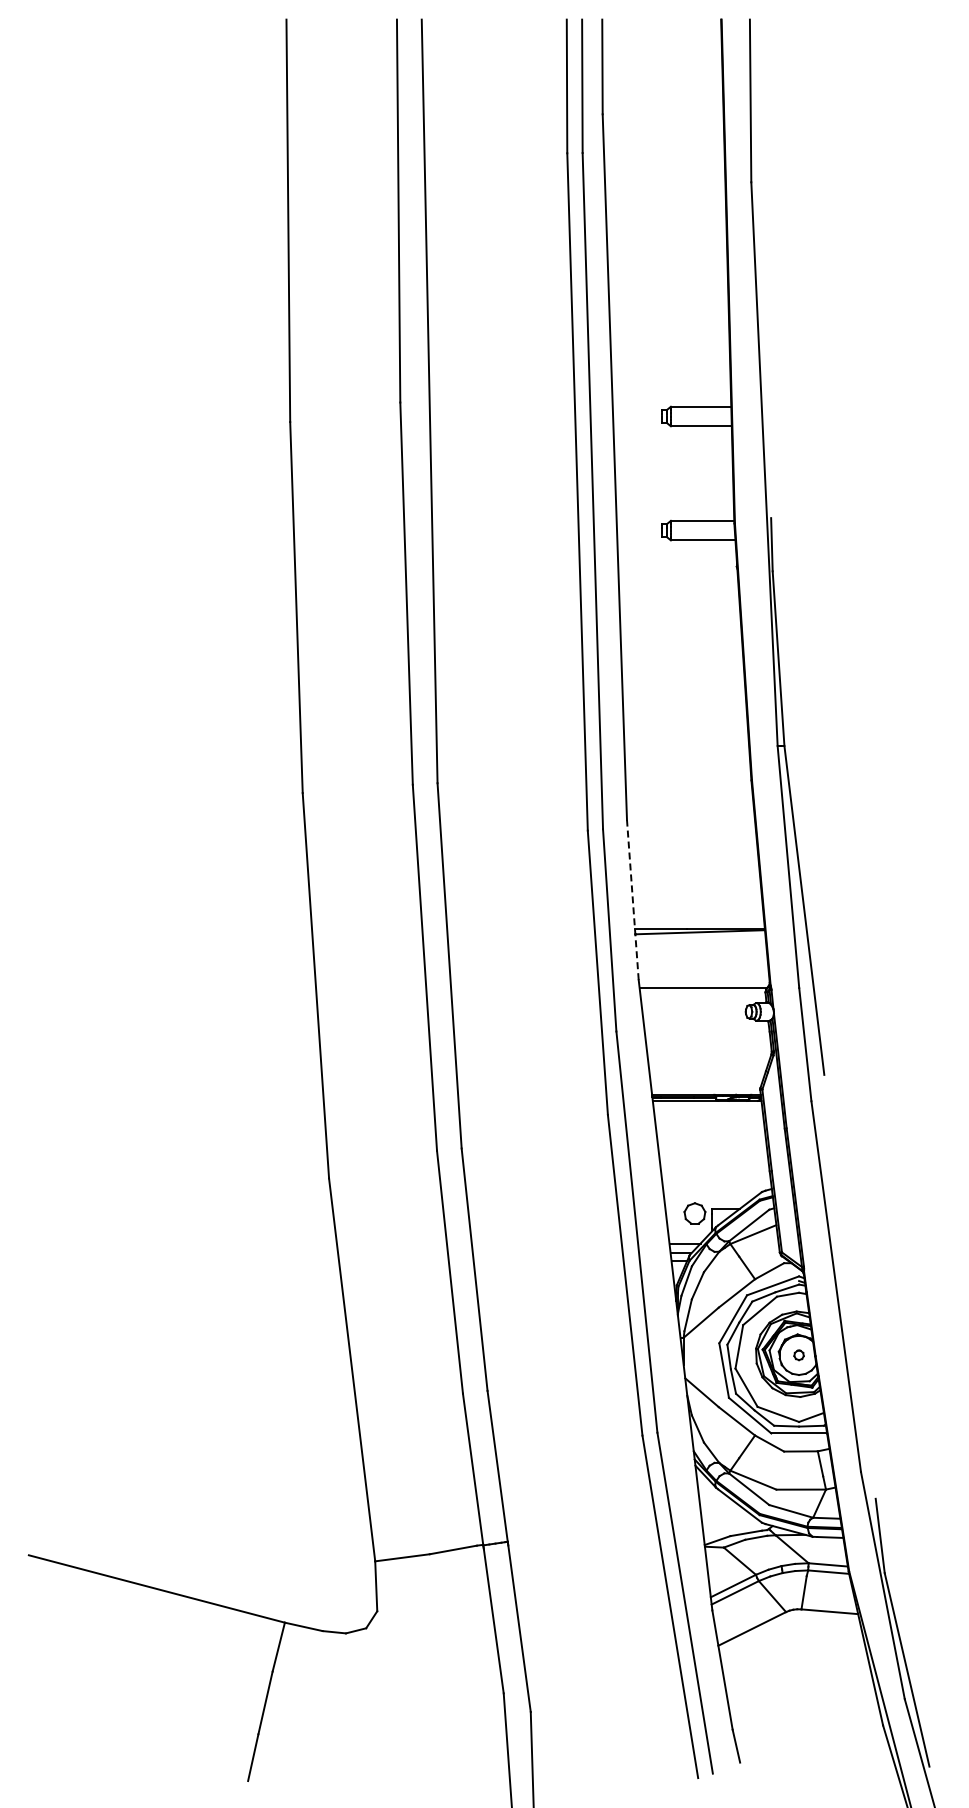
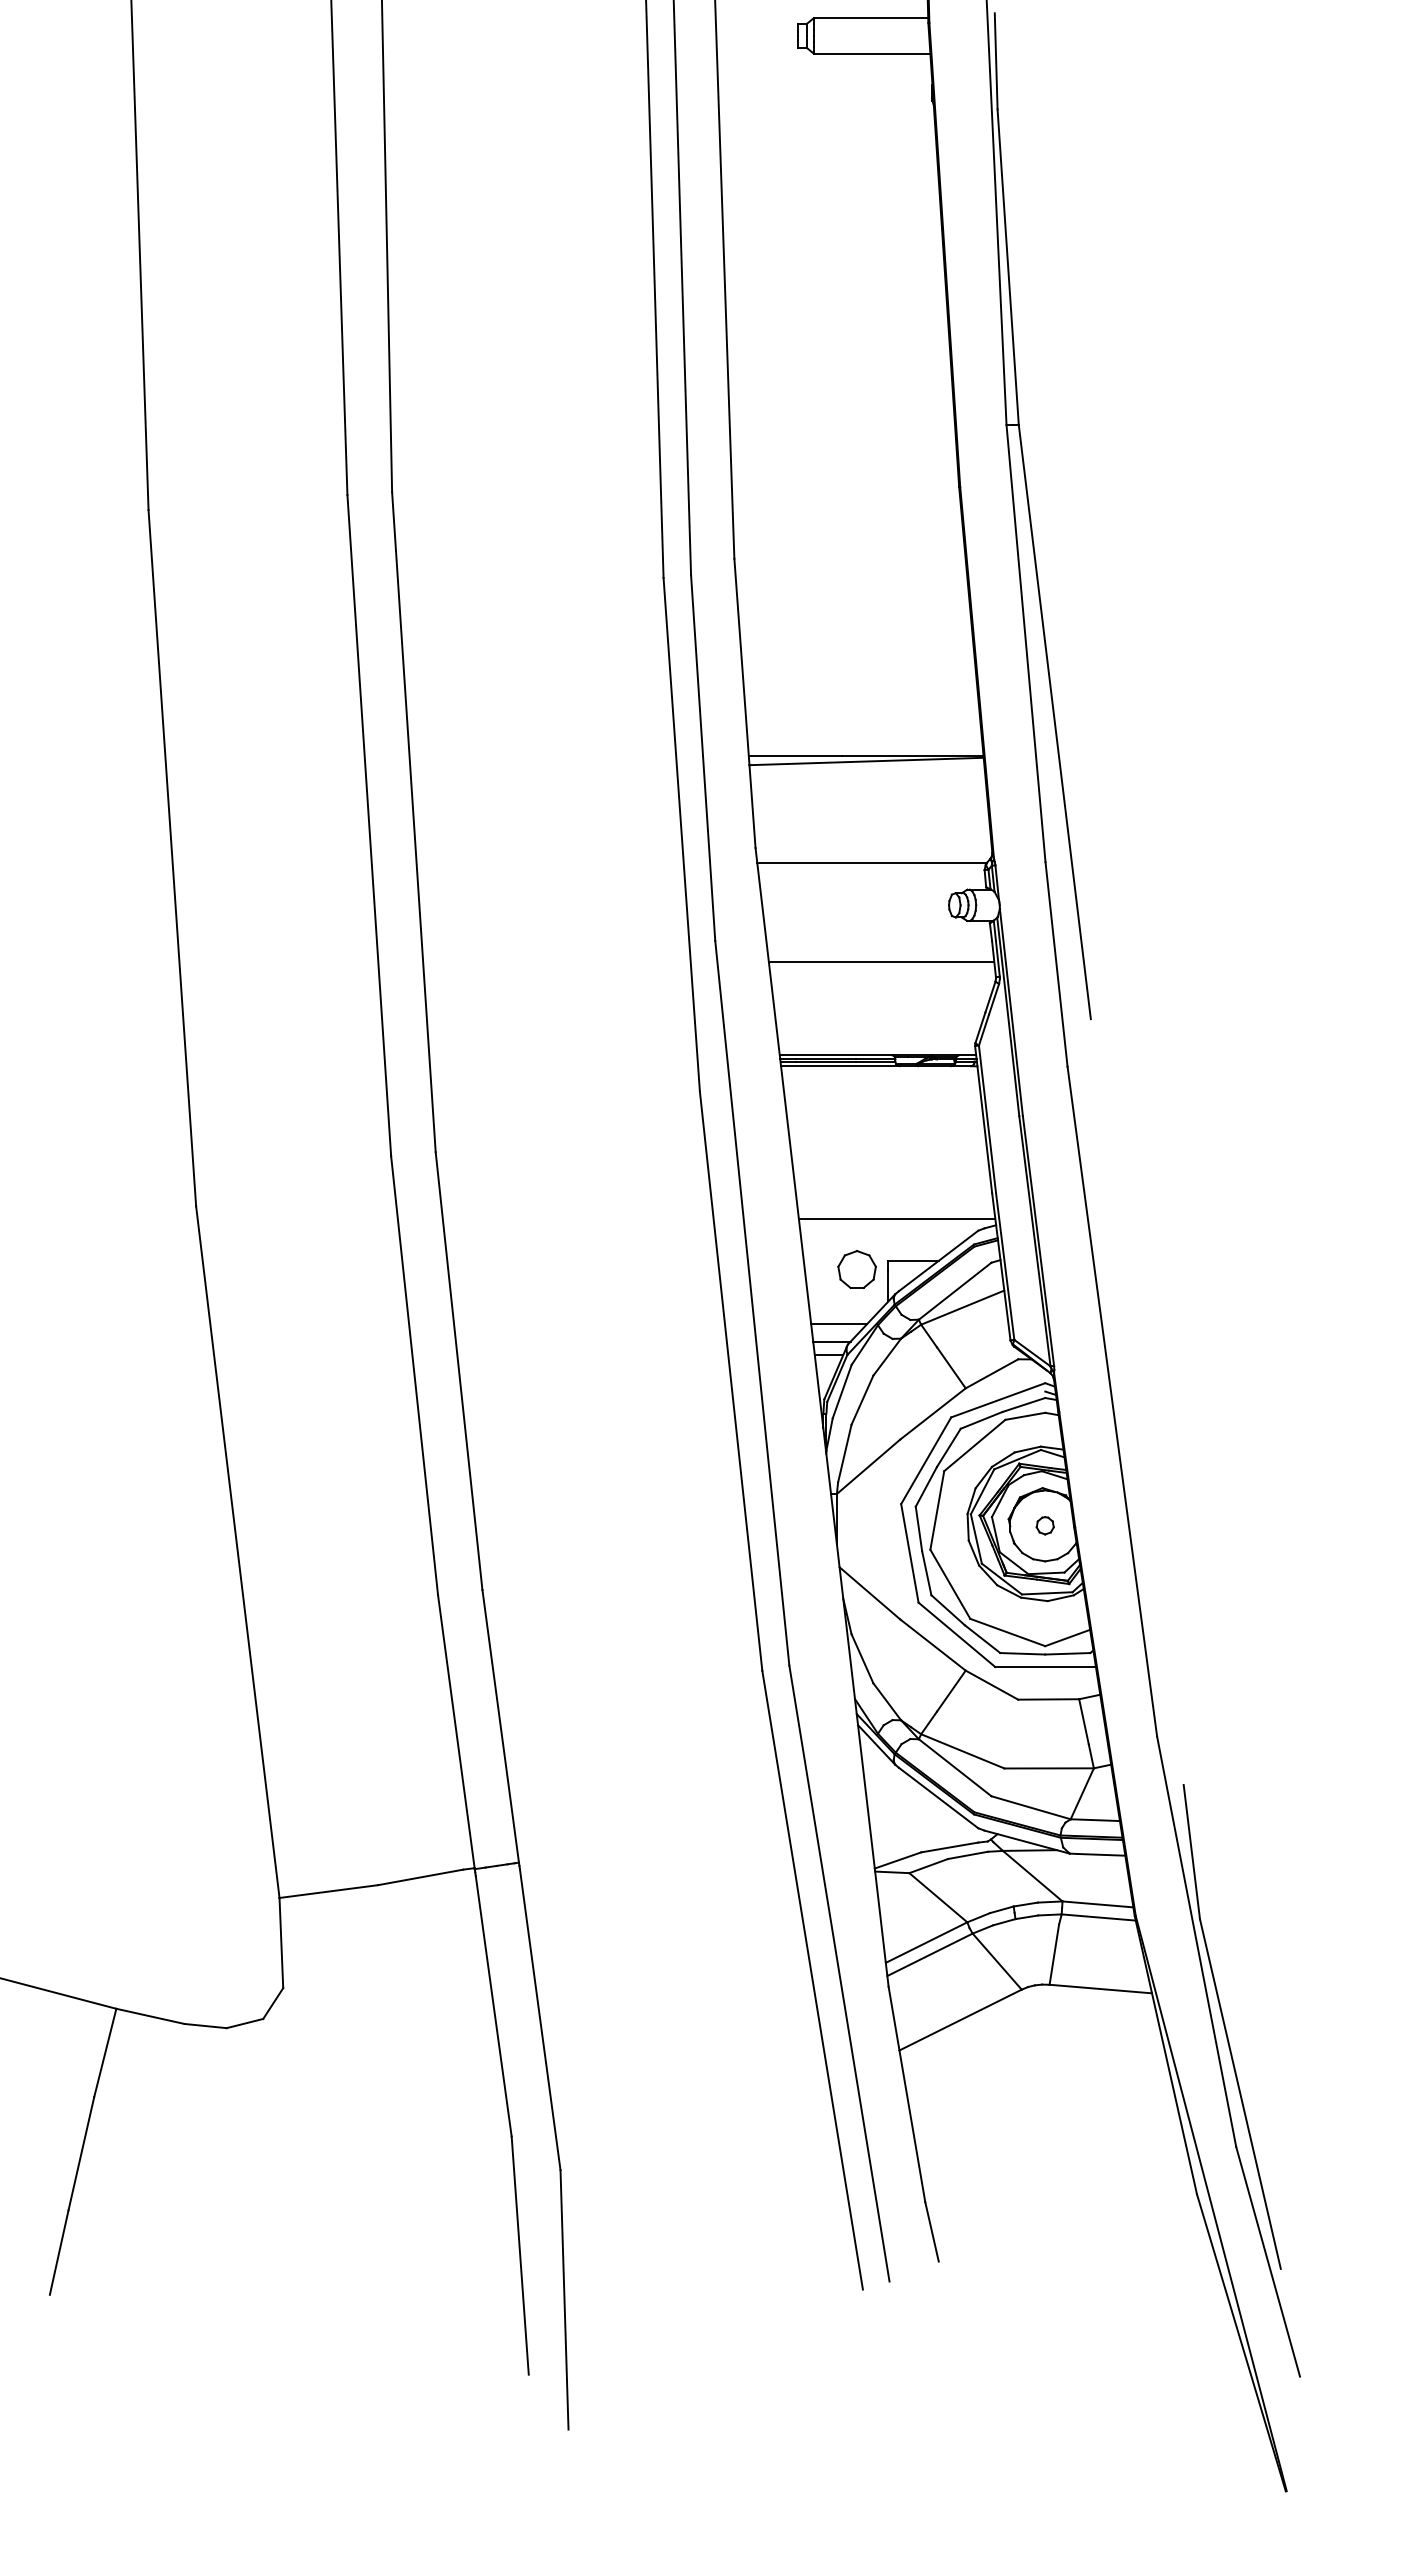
line: (632, 899) -> (744, 702), dashed -> solid
line: (708, 1043) -> (881, 962), added
line: (716, 1185) -> (896, 1218), added

